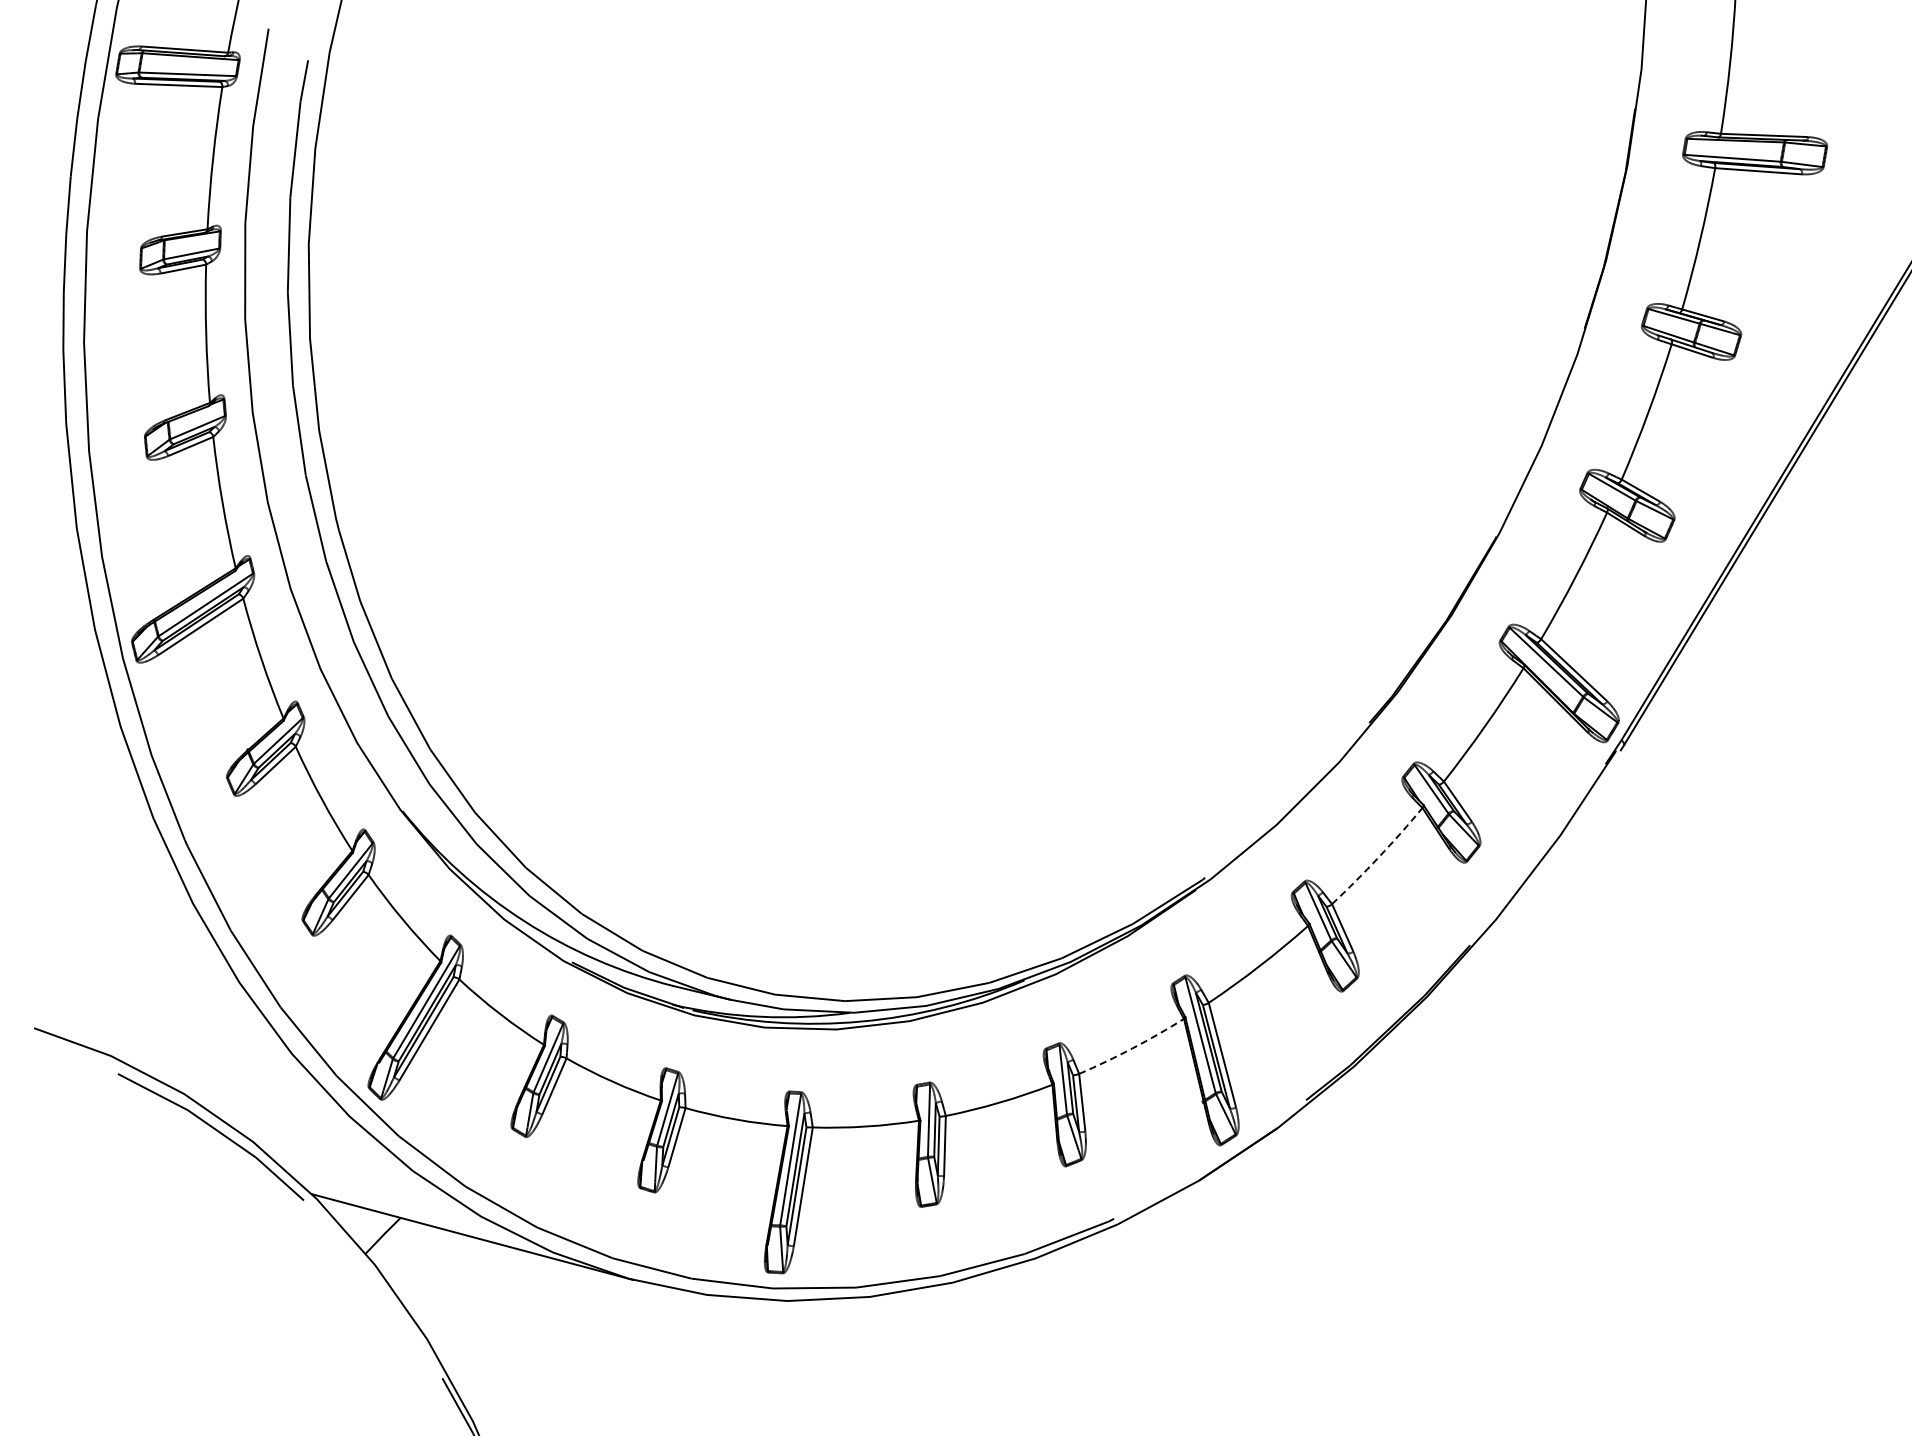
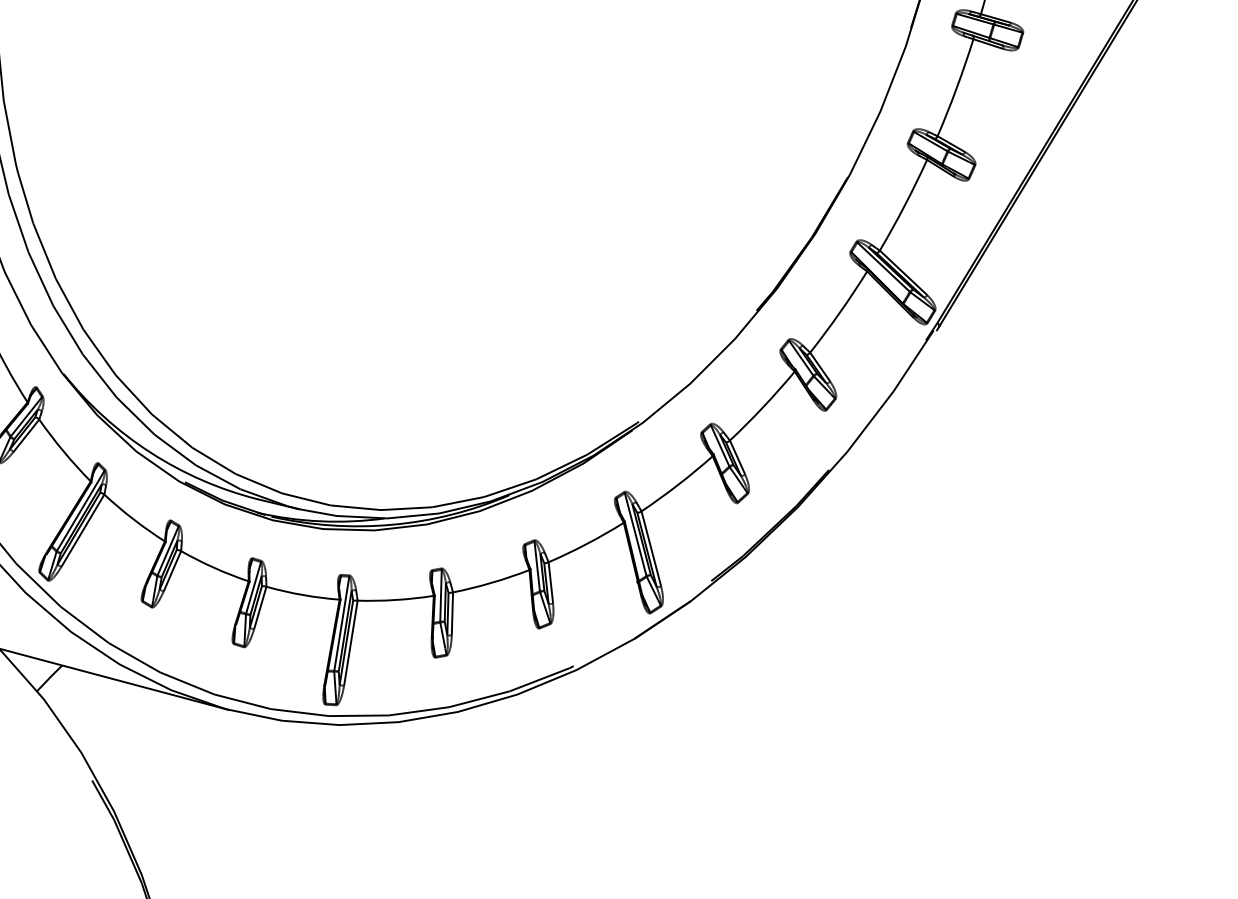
arc: (1378, 857) -> (763, 407), dashed -> solid
arc: (1132, 1048) -> (586, 544), dashed -> solid

